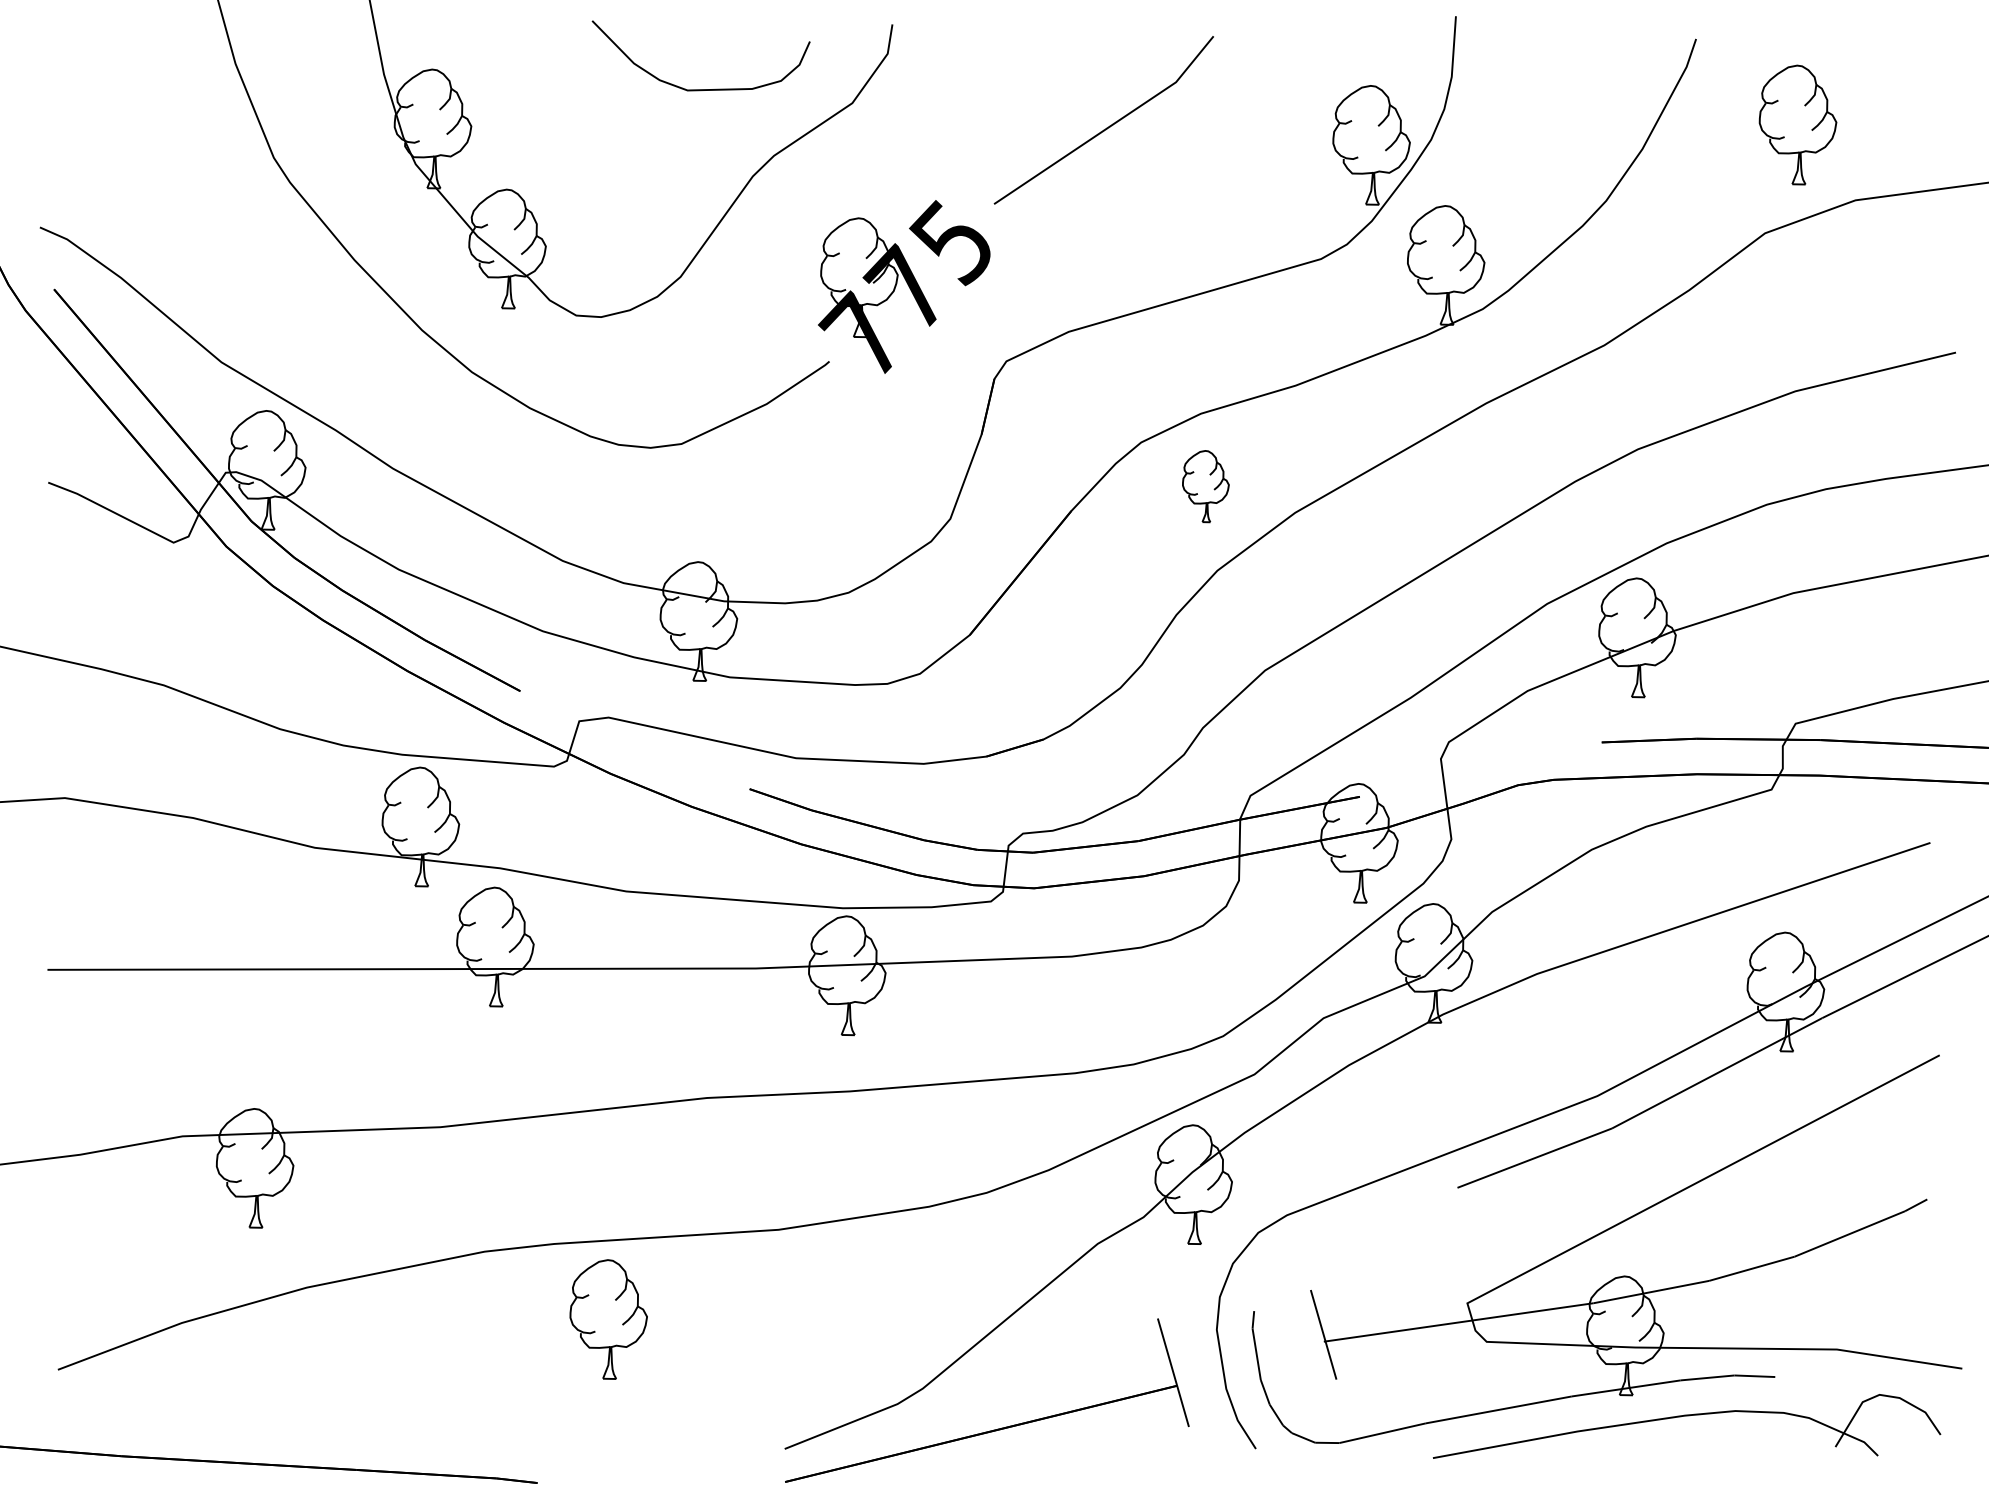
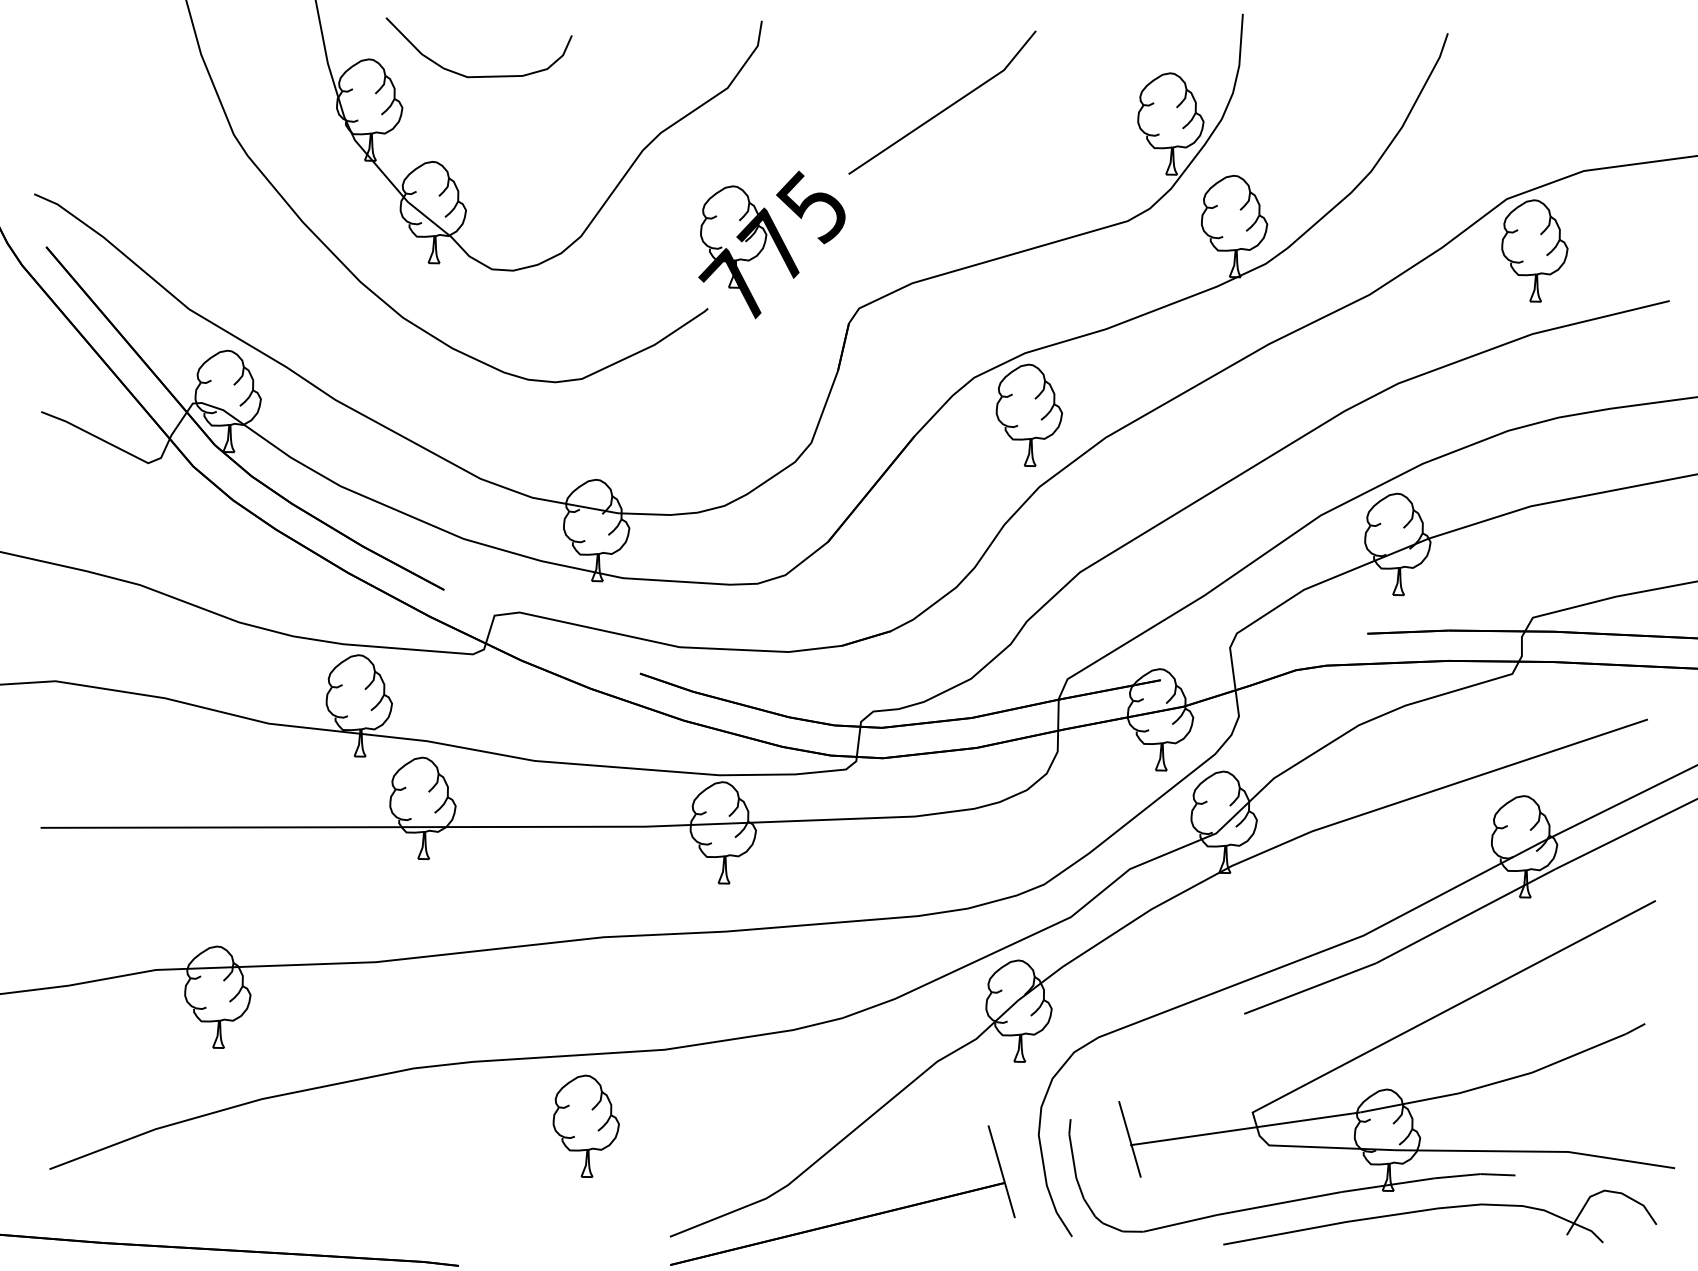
curve: (700, 89) -> (478, 76), moved
part: (1797, 124) -> (1534, 250), moved
part: (1205, 486) -> (1029, 415), size x1.67
part: (608, 1319) -> (586, 1126), moved

